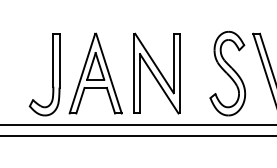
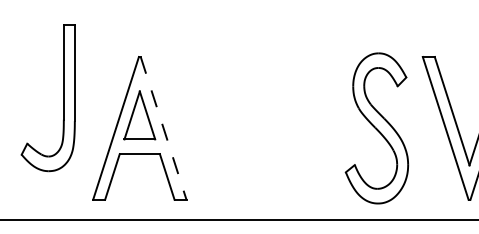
line: (108, 73) -> (162, 128), solid -> dashed
part: (156, 73) -> (248, 128), removed
part: (52, 74) -> (62, 97), moved

